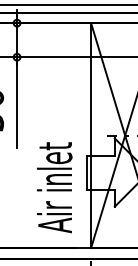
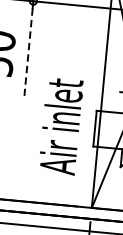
line: (17, 105) -> (29, 51), solid -> dashed
text: (54, 187) -> (60, 126), moved

